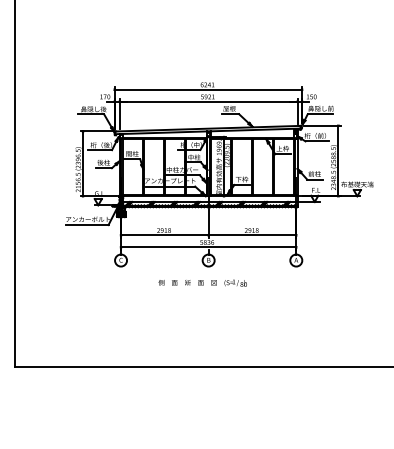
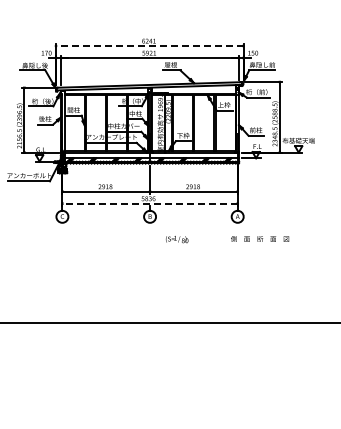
line: (208, 89) -> (149, 45), solid -> dashed
line: (208, 247) -> (149, 203), solid -> dashed
text: (187, 282) -> (259, 238), moved

